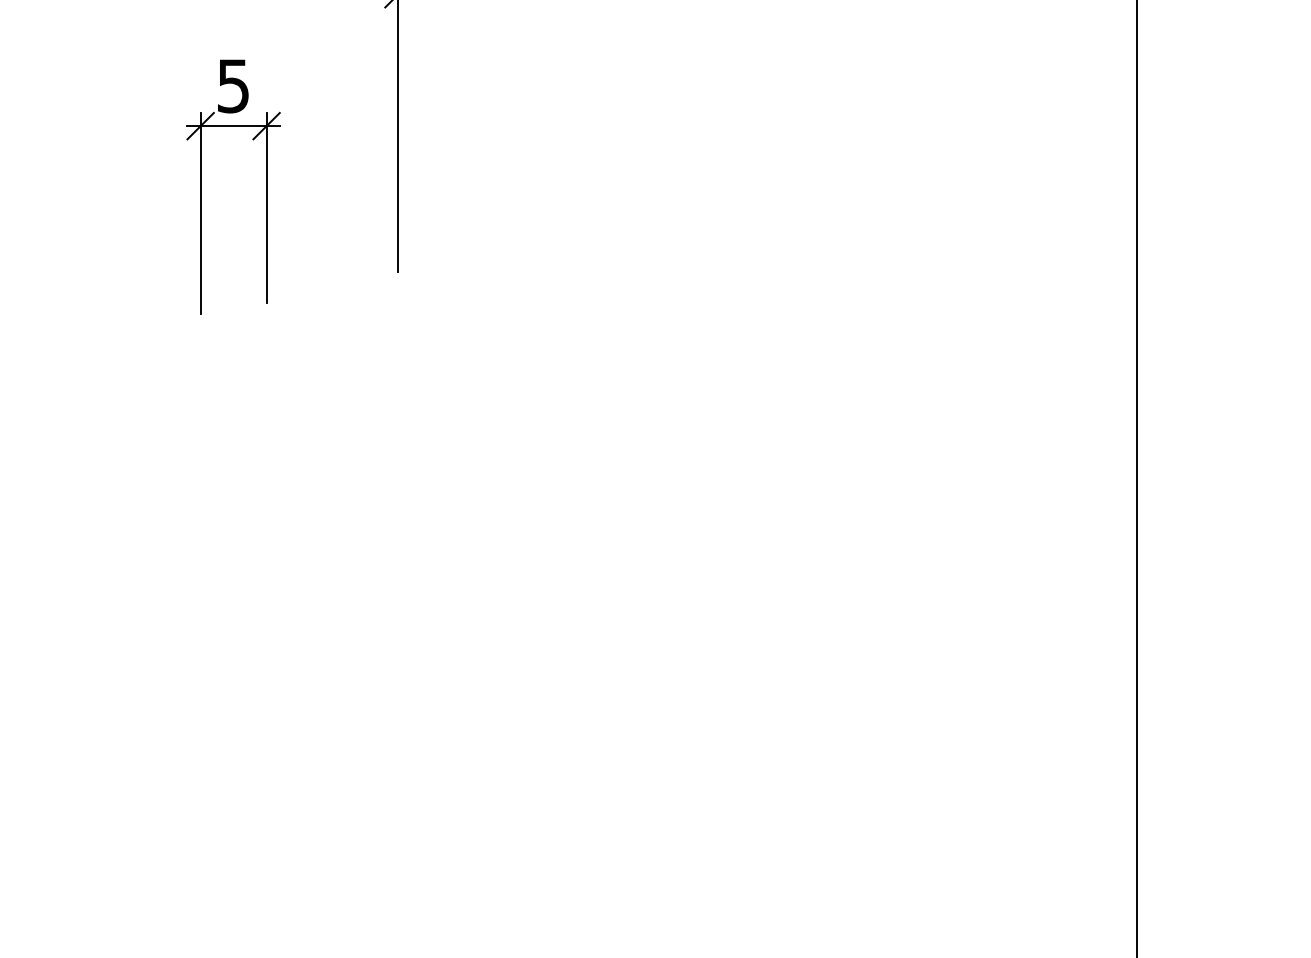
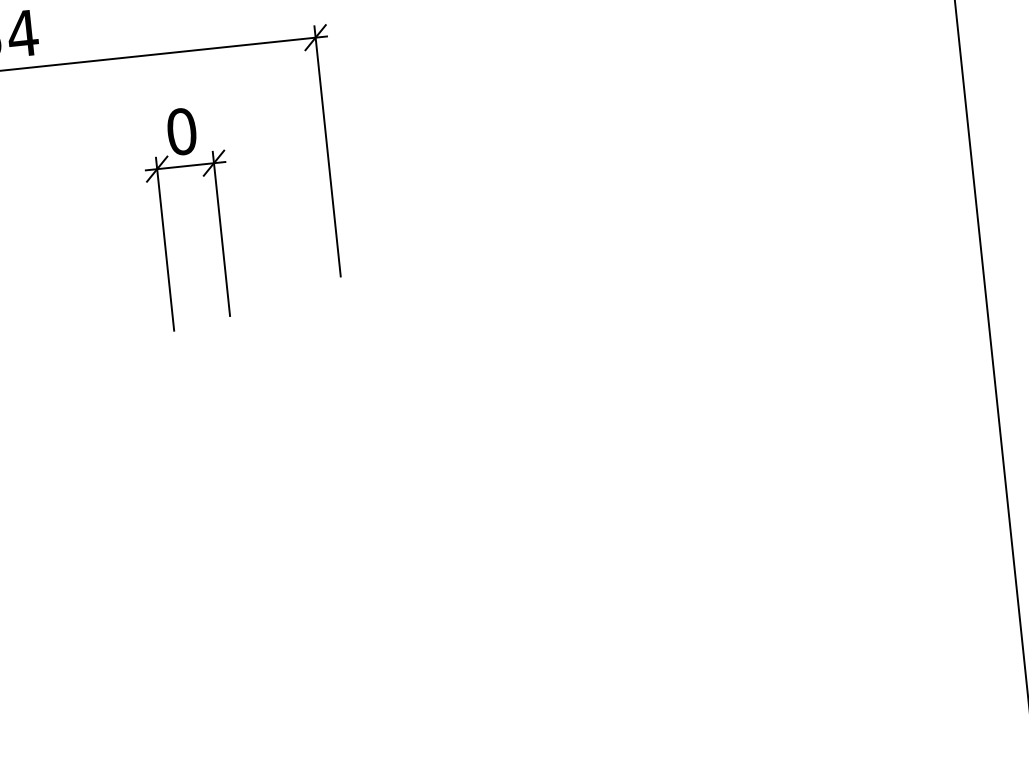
text: (233, 85) -> (181, 131), 5 -> 0

